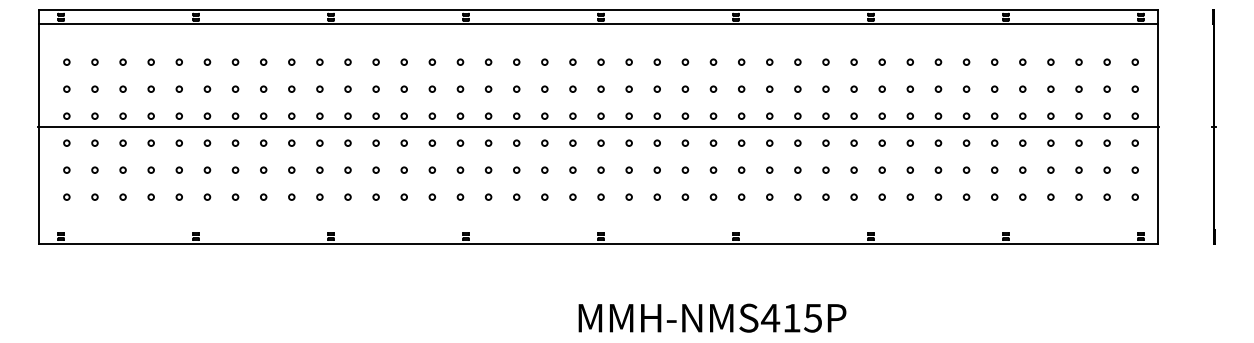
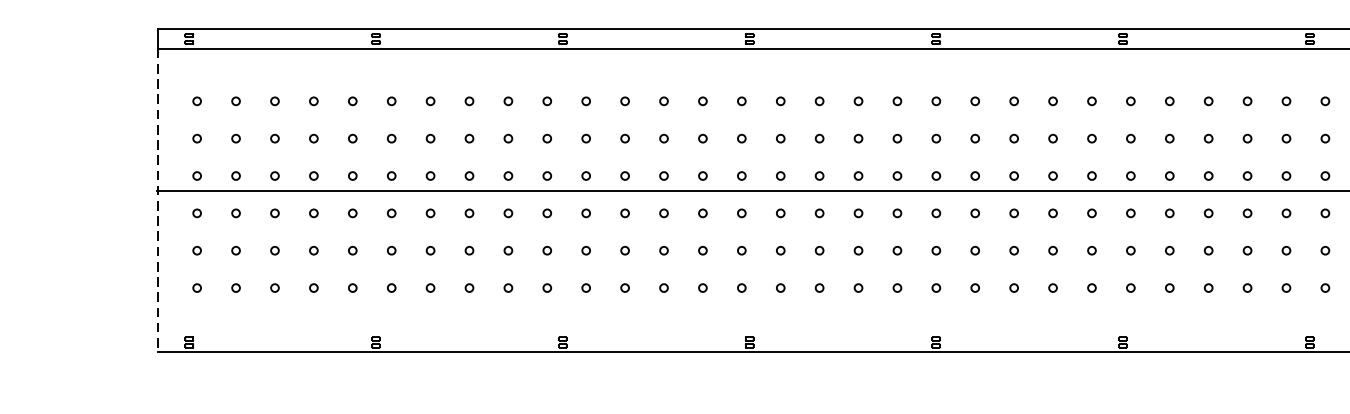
line: (38, 133) -> (157, 199), solid -> dashed

